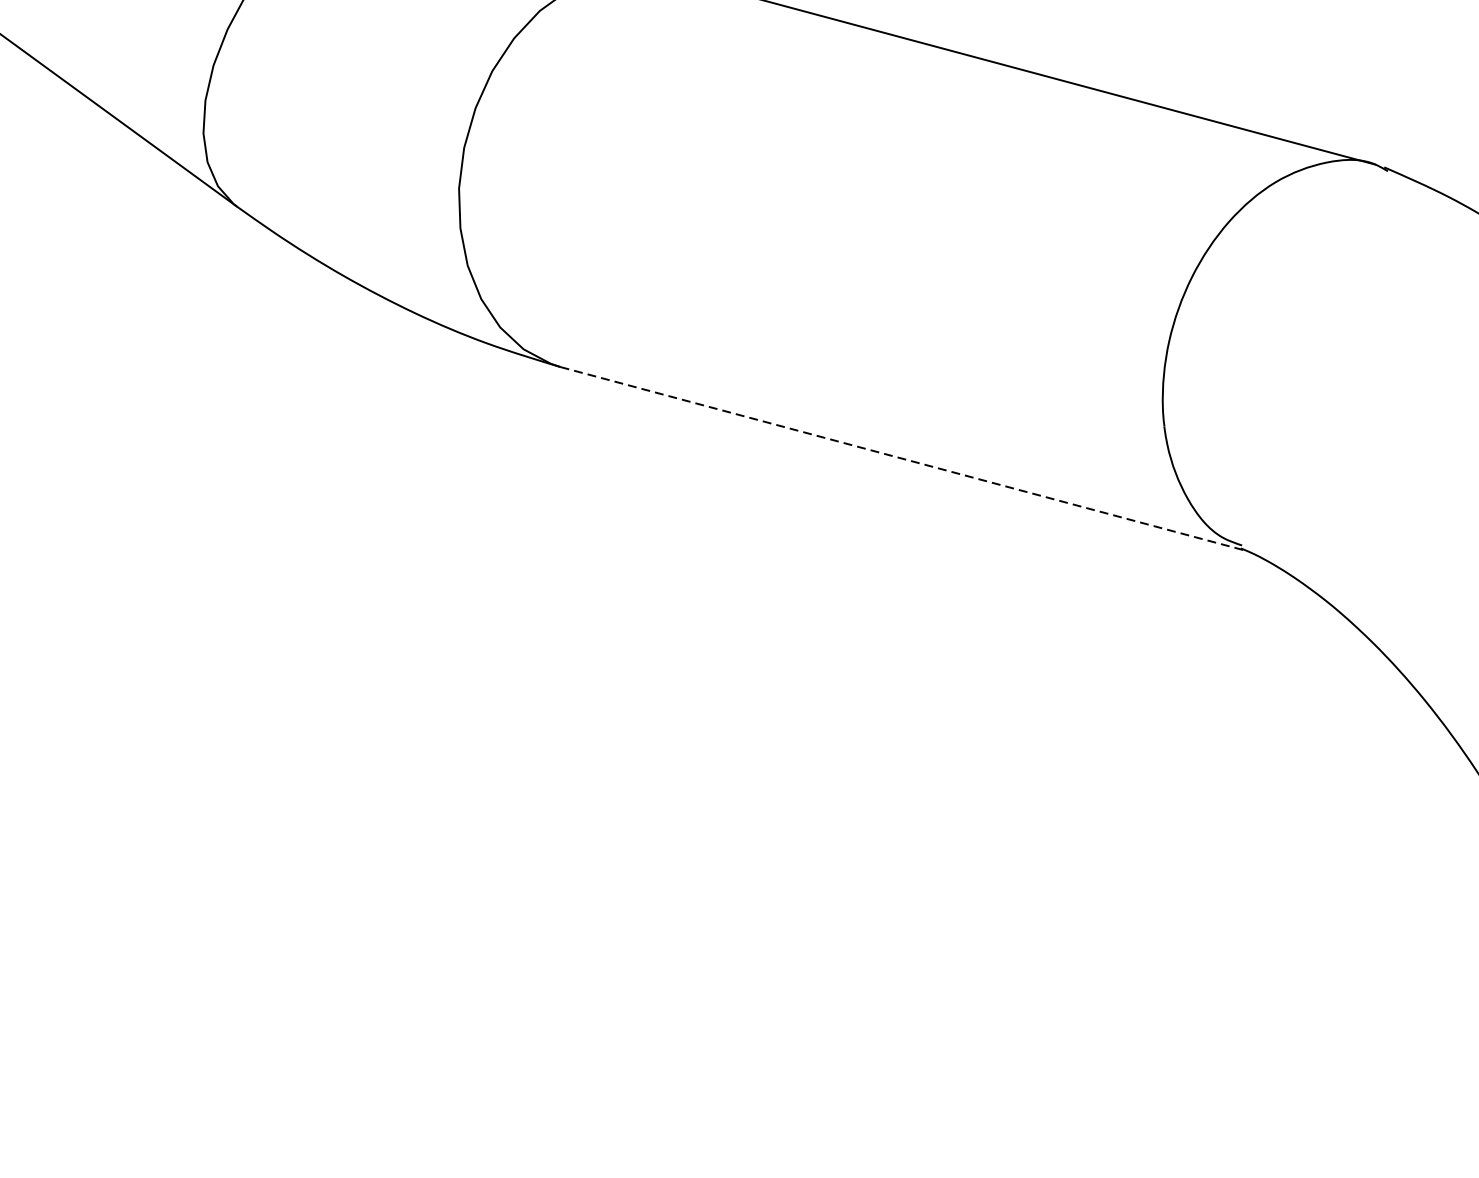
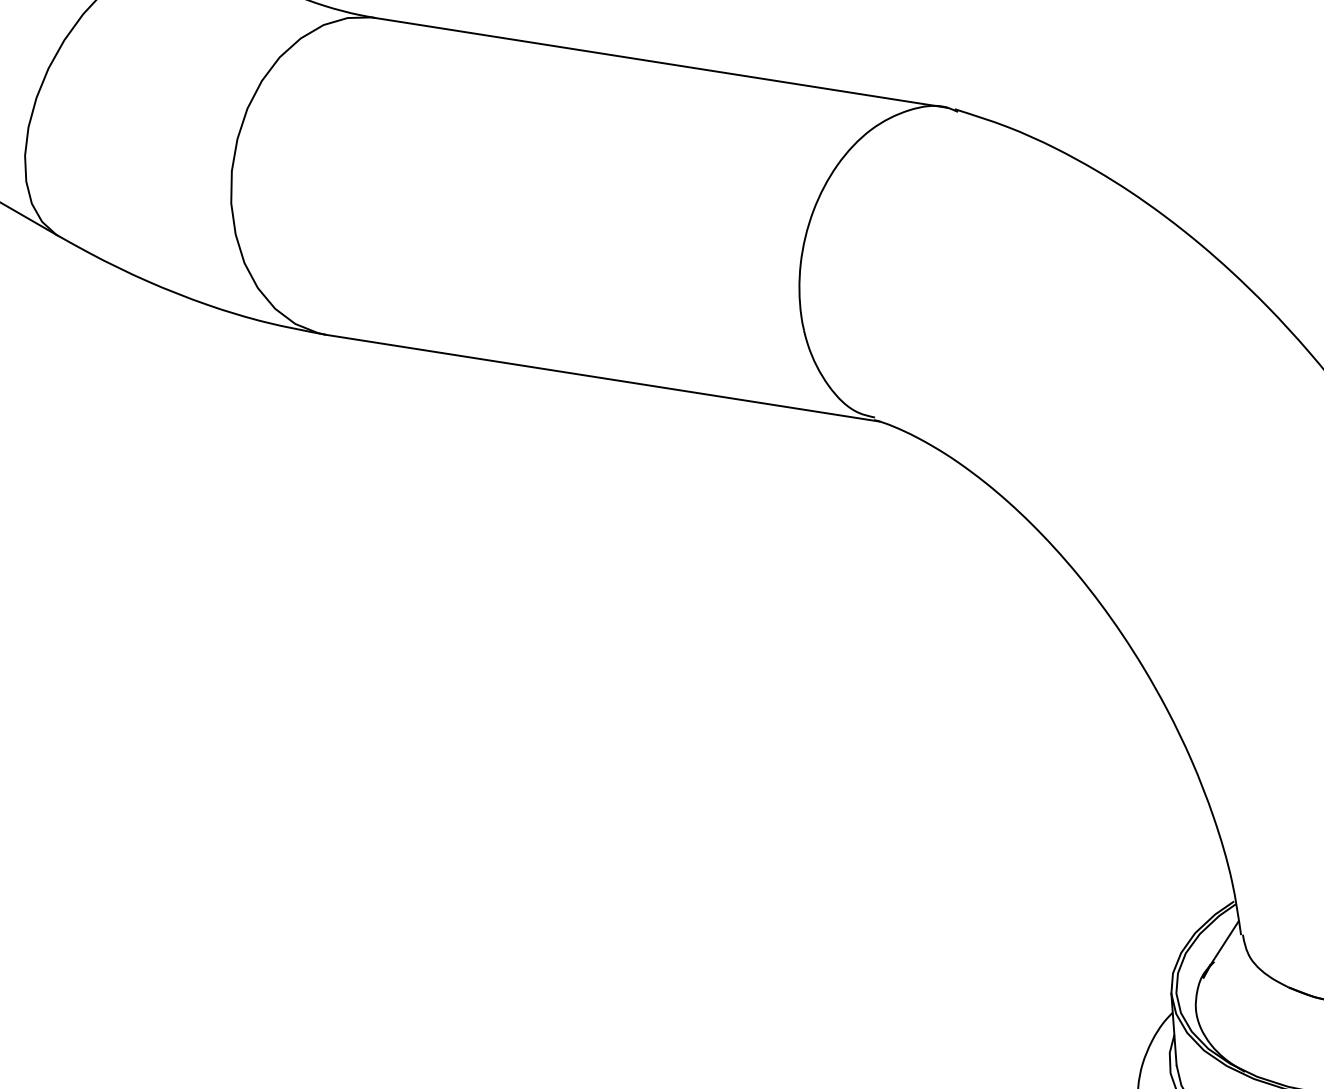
line: (904, 459) -> (603, 378), dashed -> solid

